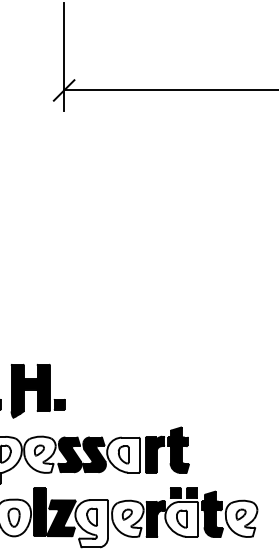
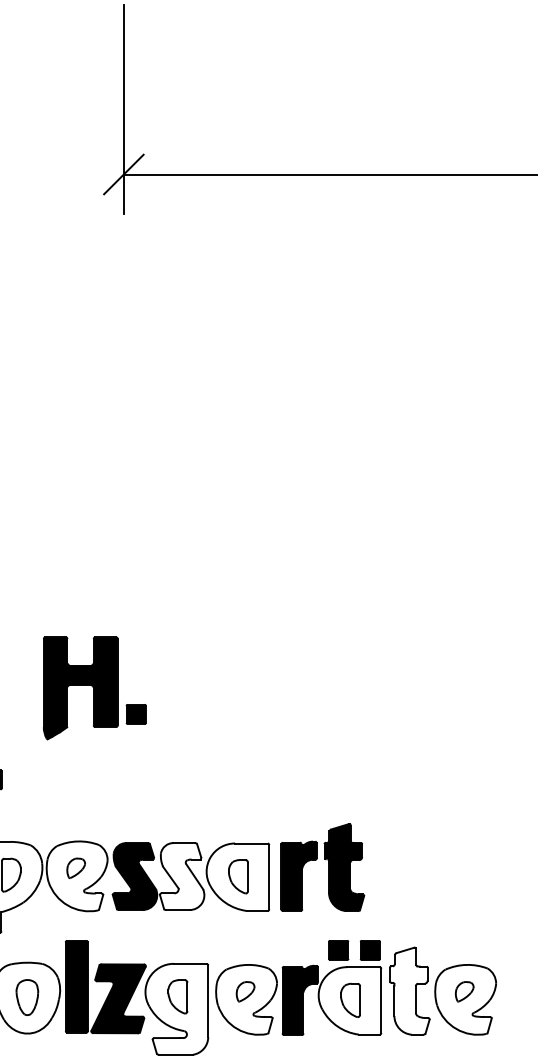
part: (37, 391) -> (93, 688), moved
fill: (93, 454) -> (180, 875), removed
fill: (212, 513) -> (409, 989), removed

